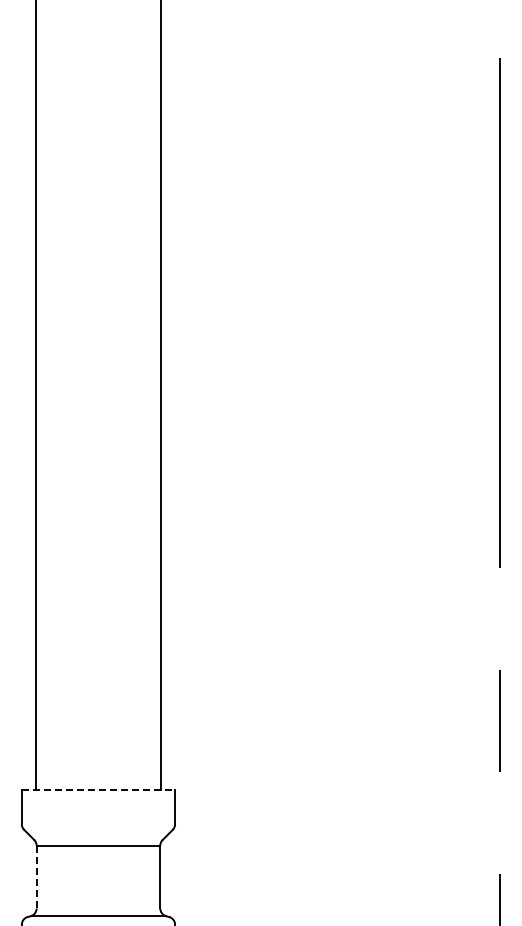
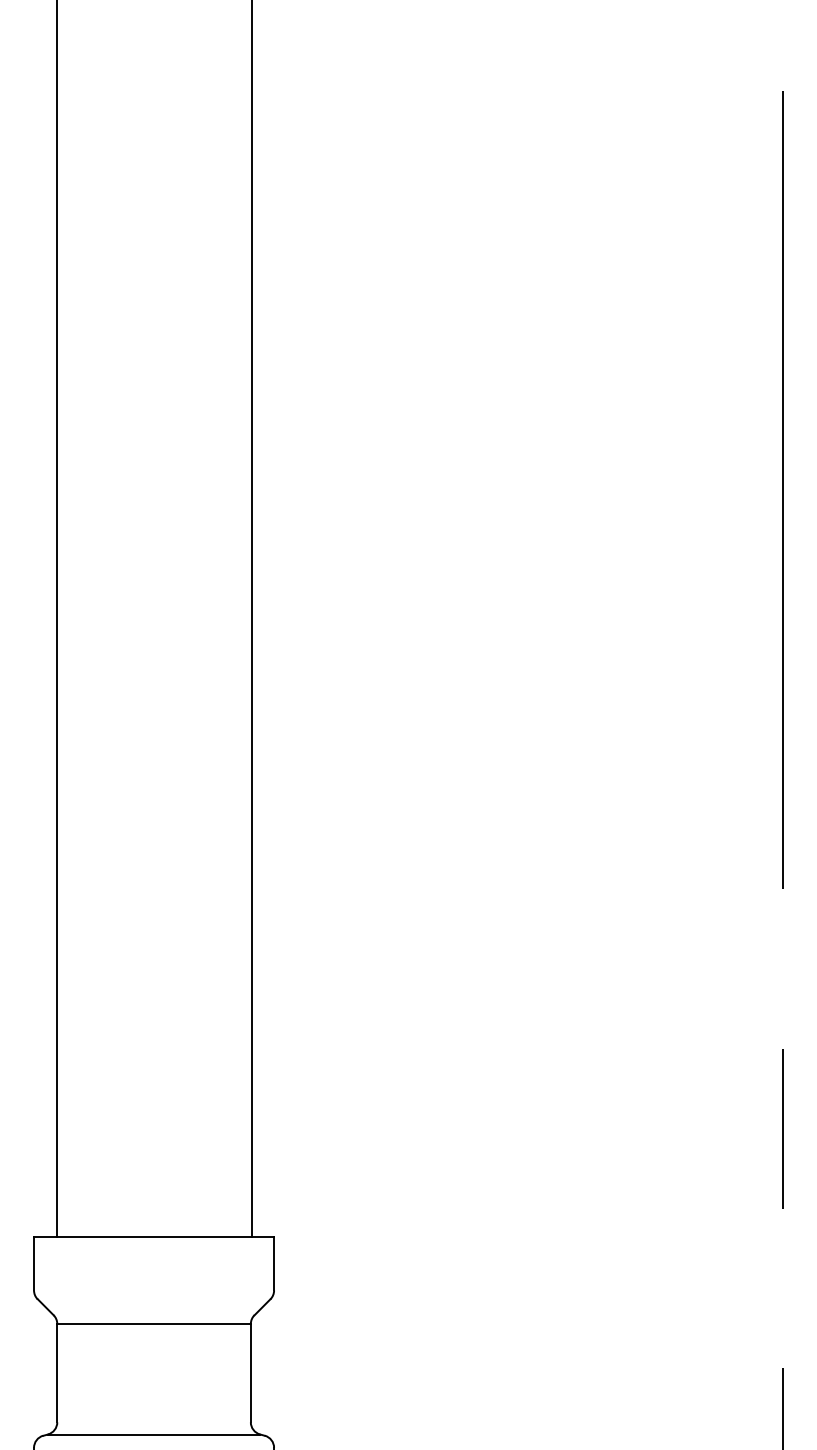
line: (98, 790) -> (154, 1237), dashed -> solid
line: (36, 877) -> (57, 1373), dashed -> solid

